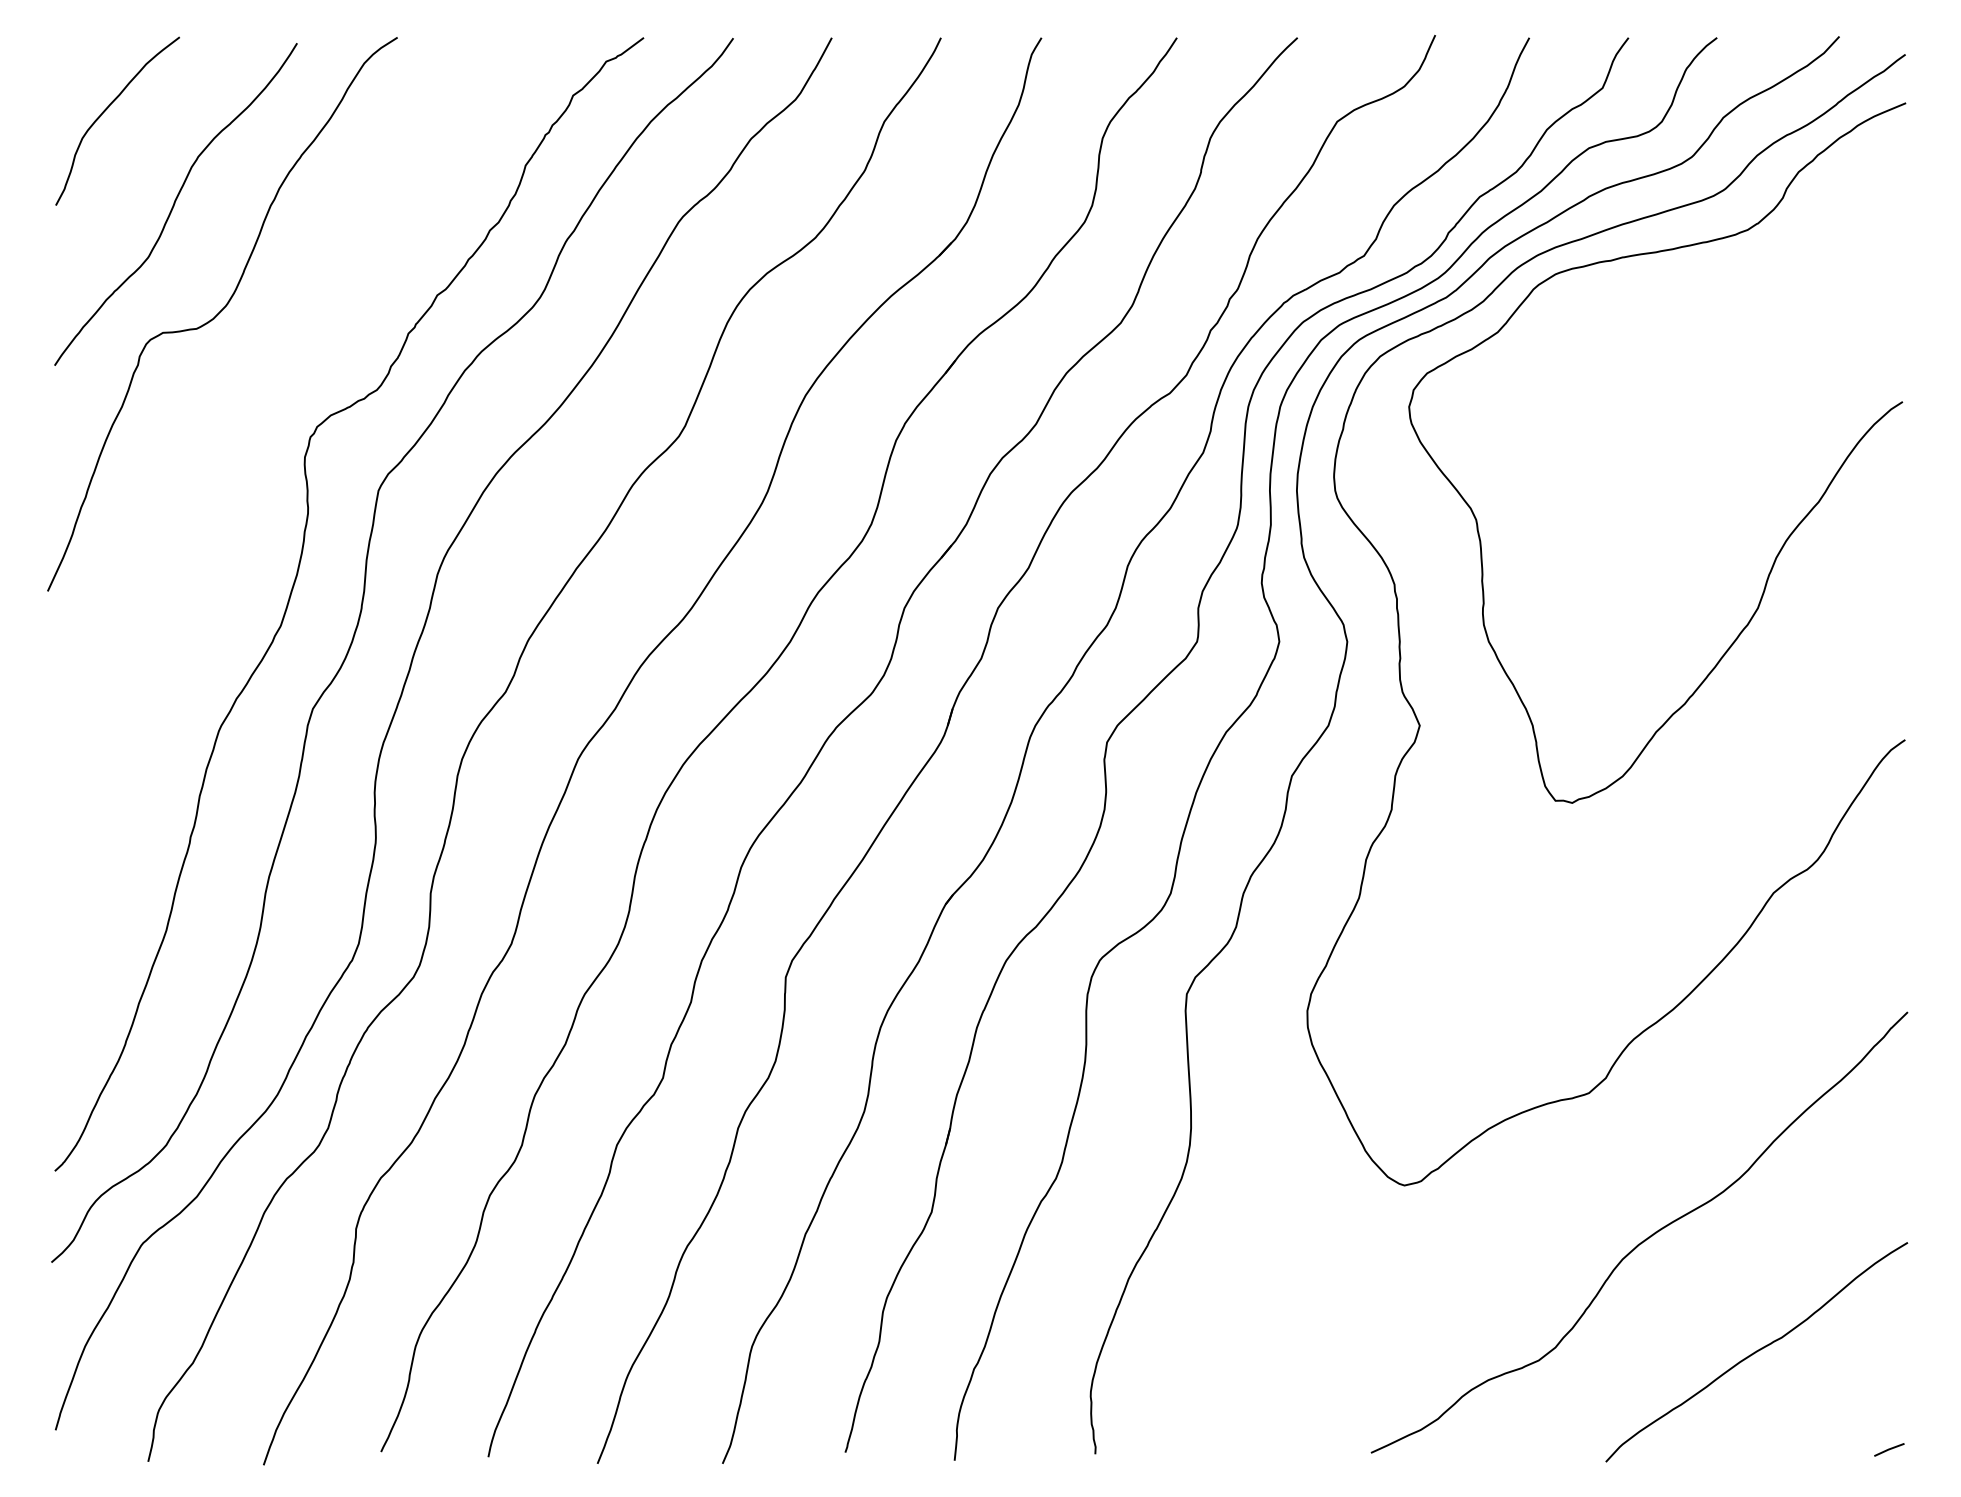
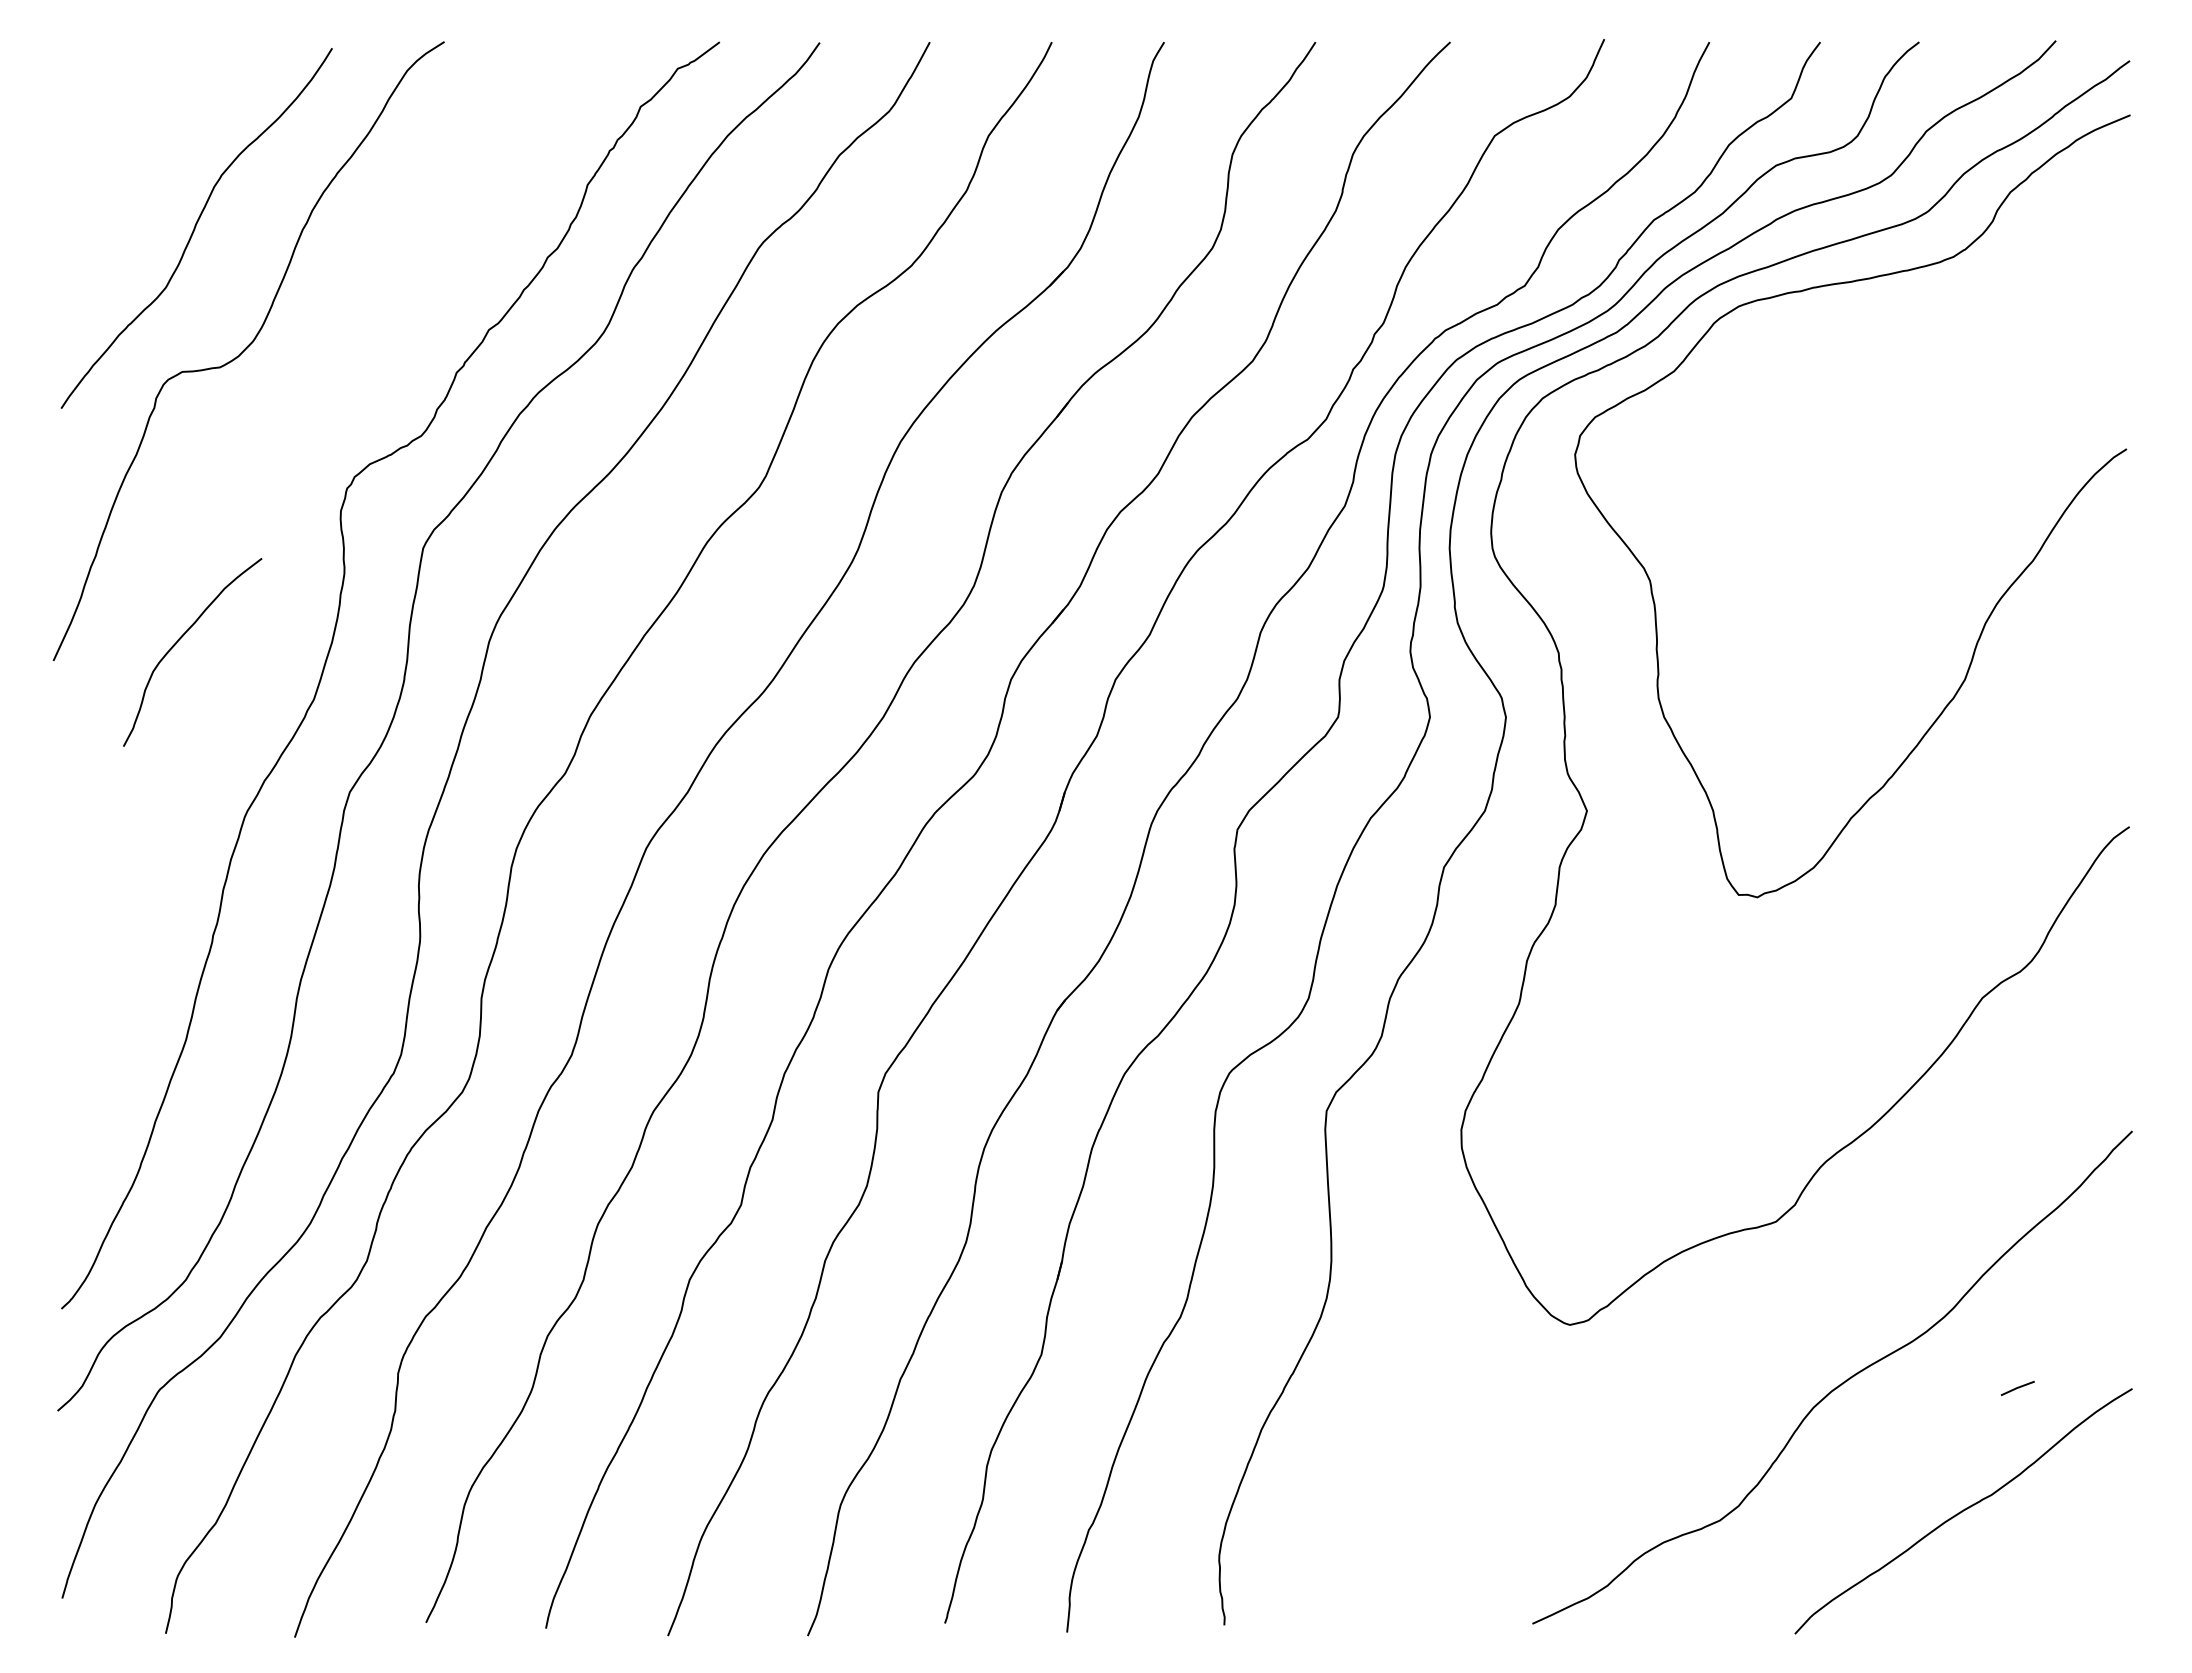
curve: (104, 113) -> (177, 643), moved
line: (1889, 1449) -> (2017, 1388), moved

